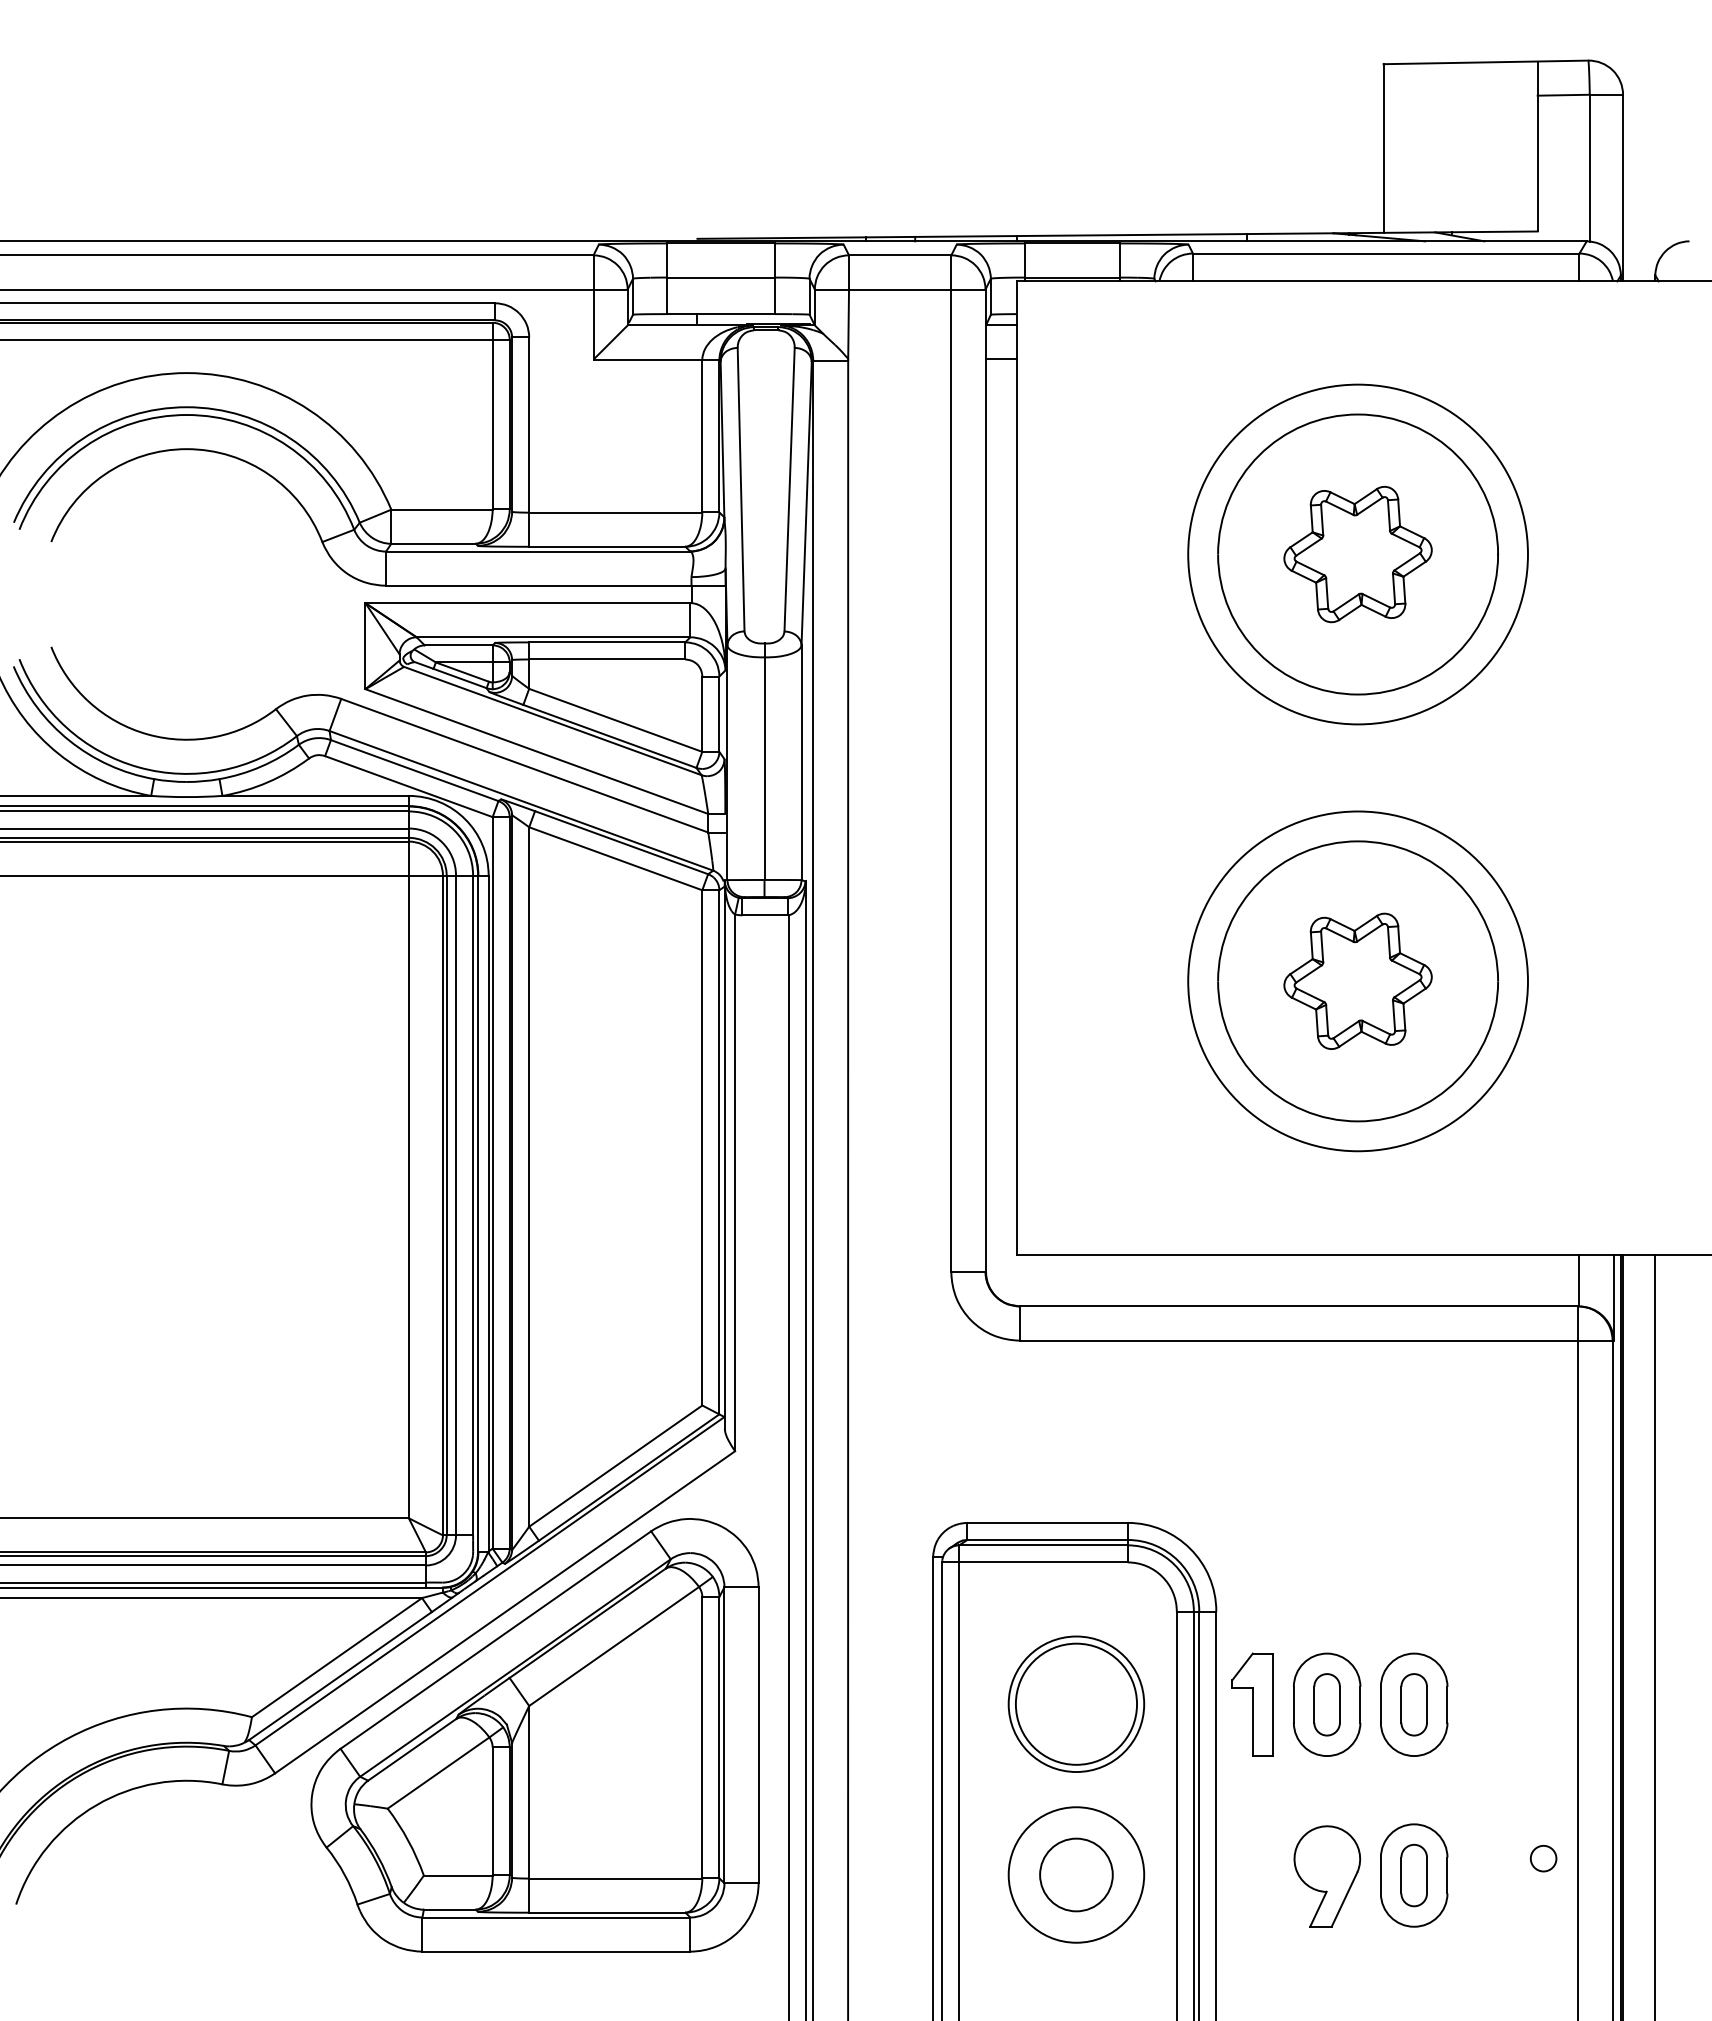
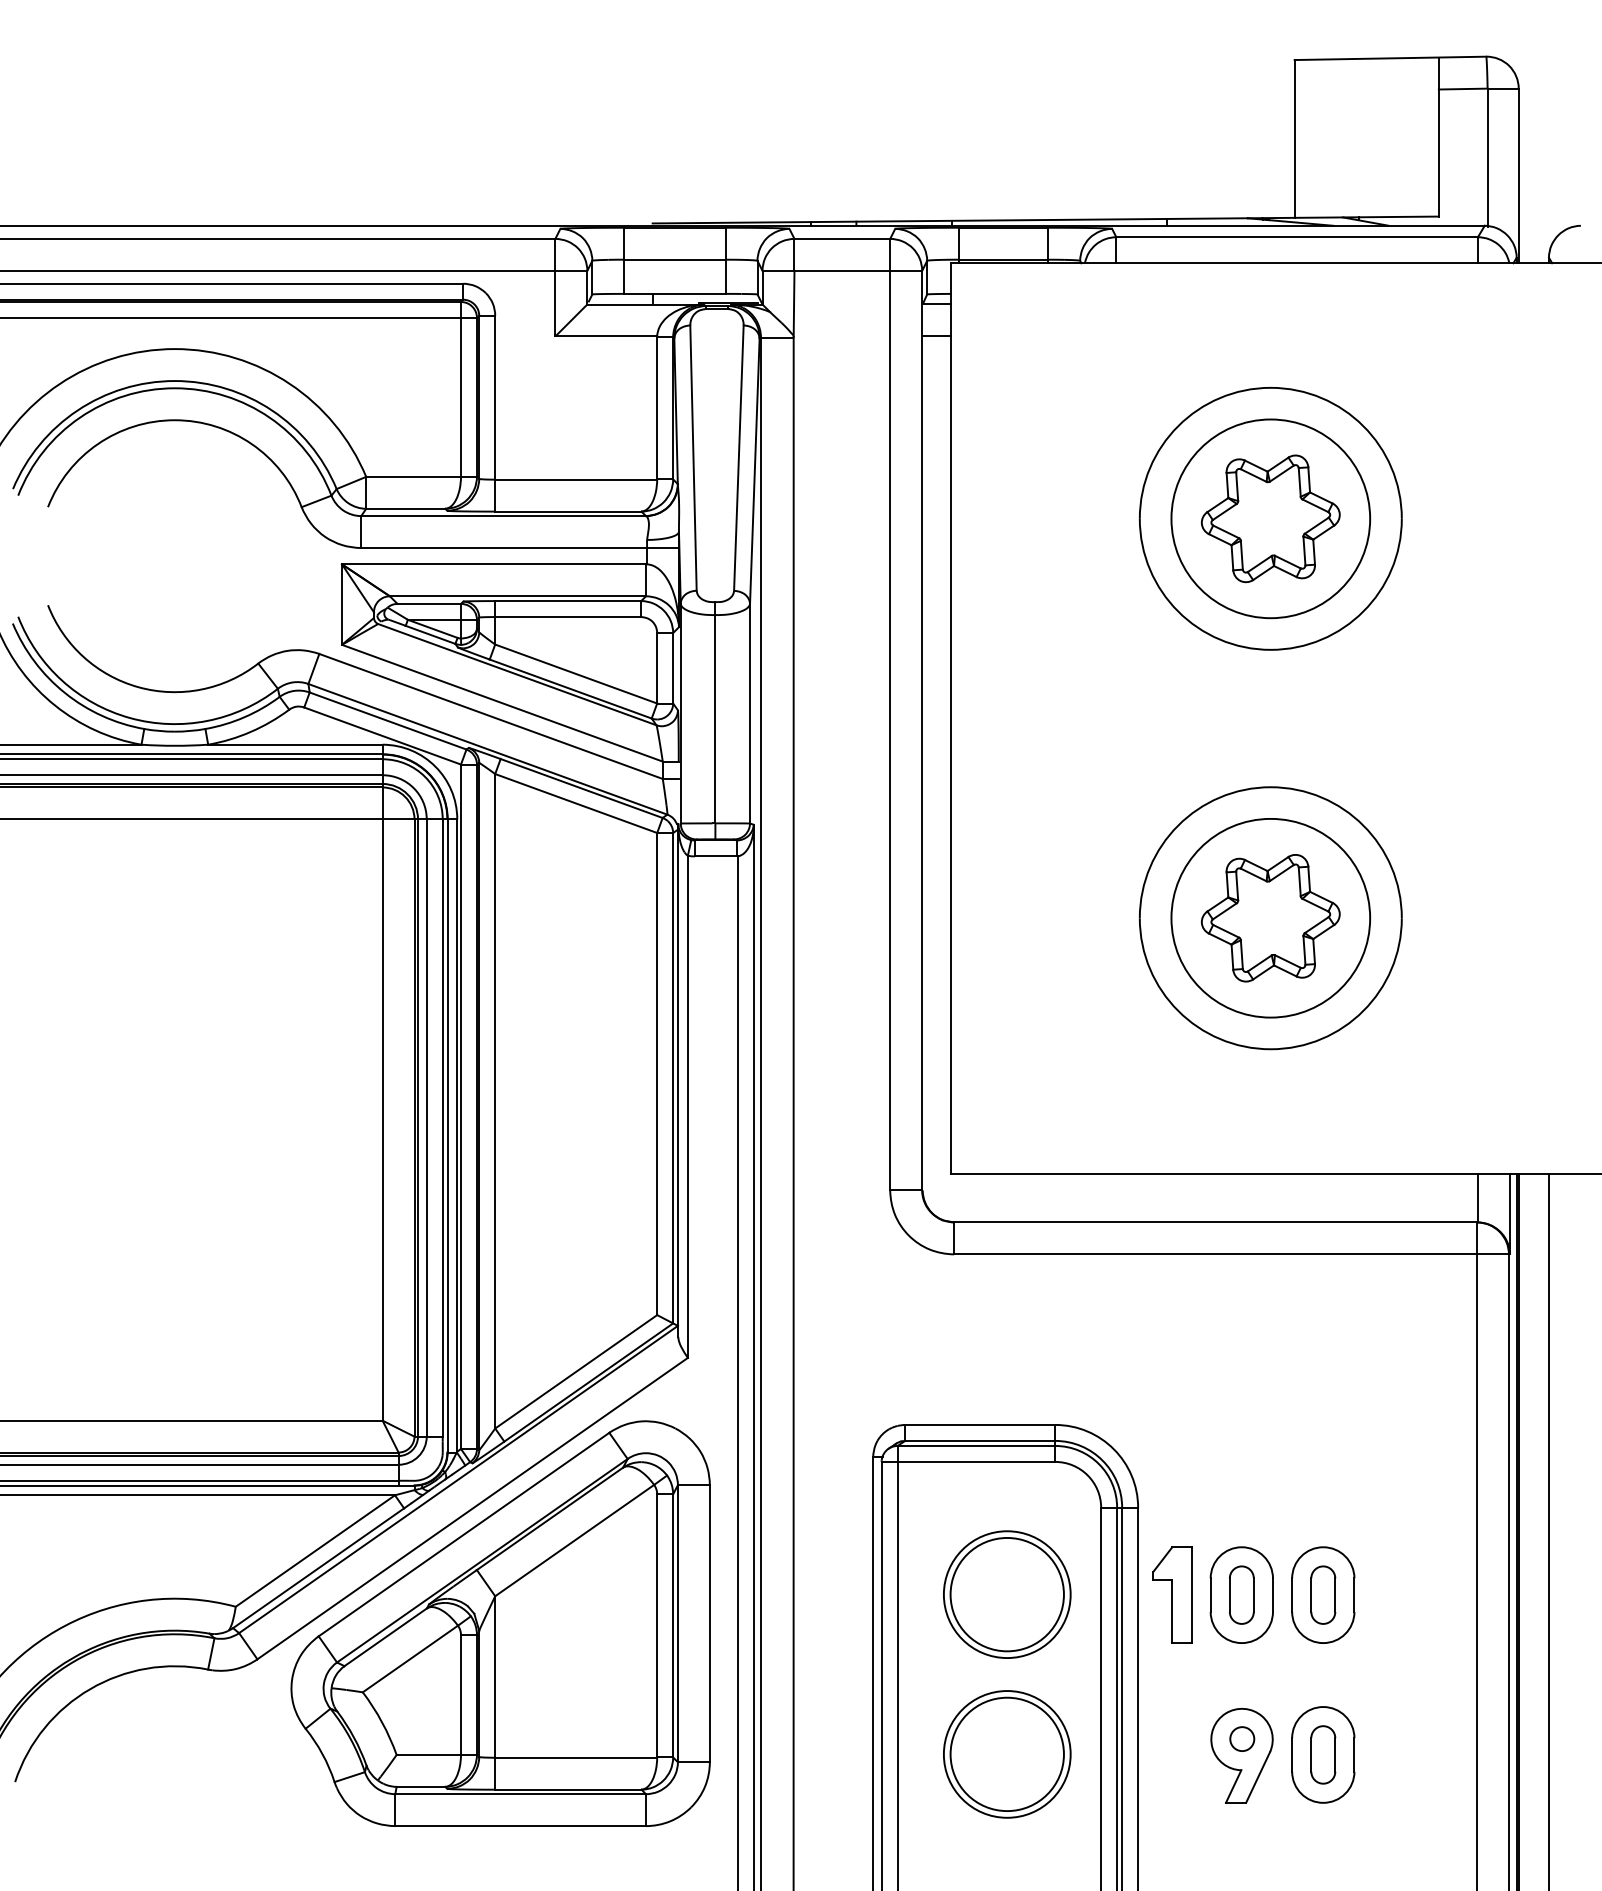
circle: (1357, 554) -> (1270, 518), size x0.62
circle: (1357, 981) -> (1270, 918), size x0.62
circle: (1543, 1858) -> (1242, 1738), moved
circle: (1076, 1874) -> (1007, 1753), size x1.67

